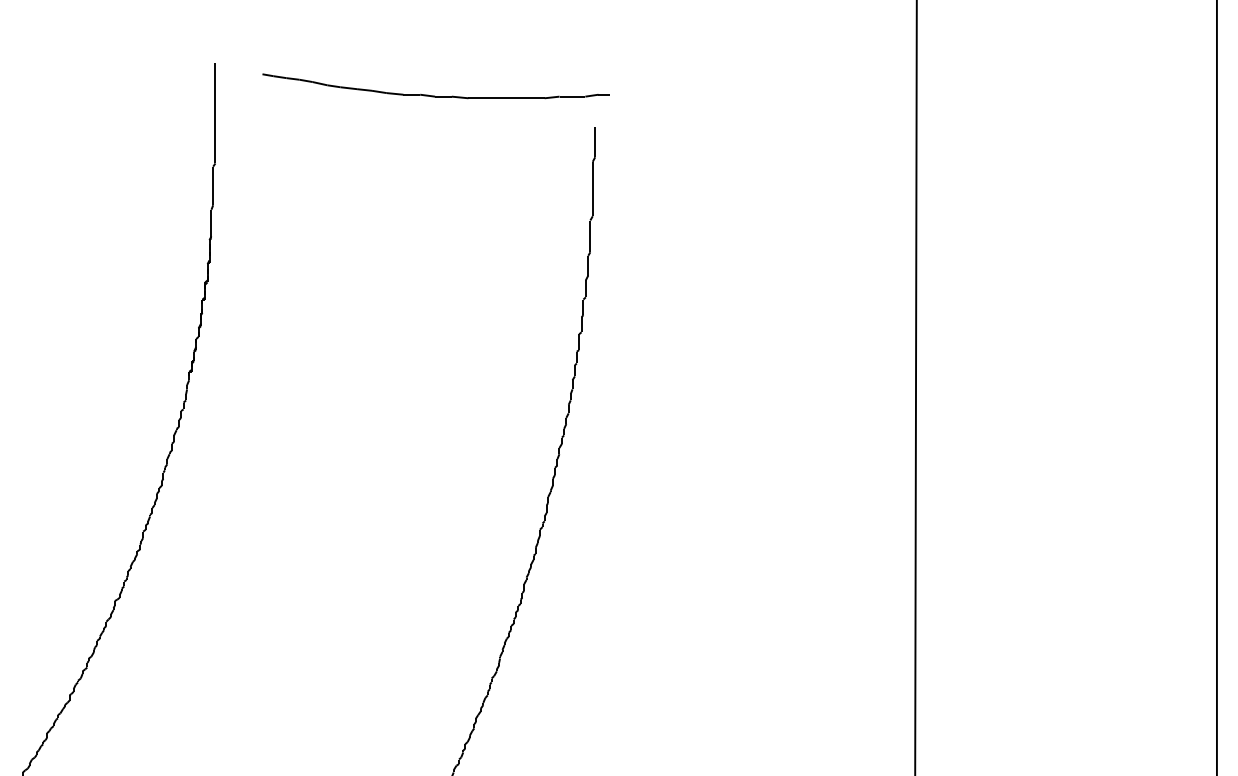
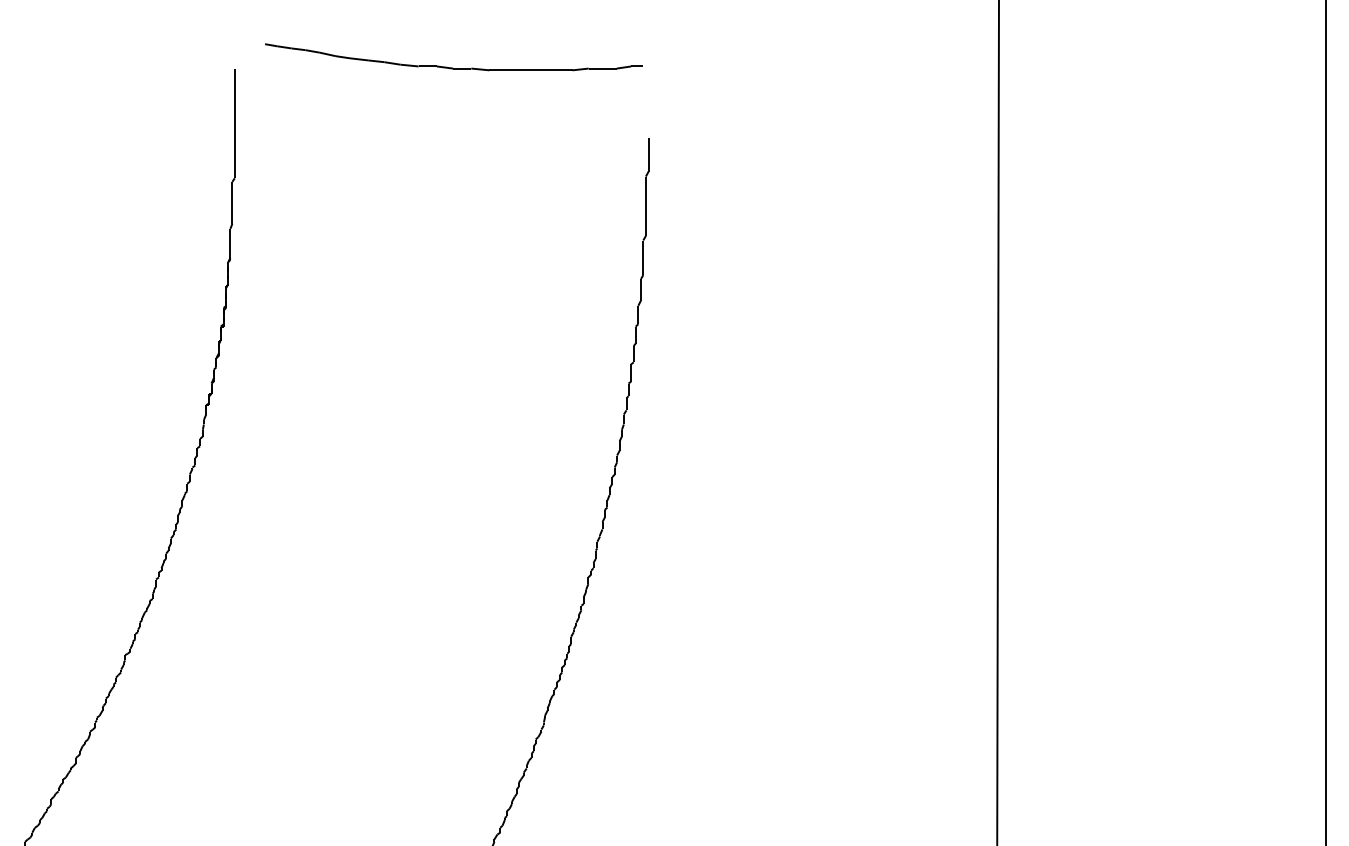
part: (434, 95) -> (452, 67), moved

